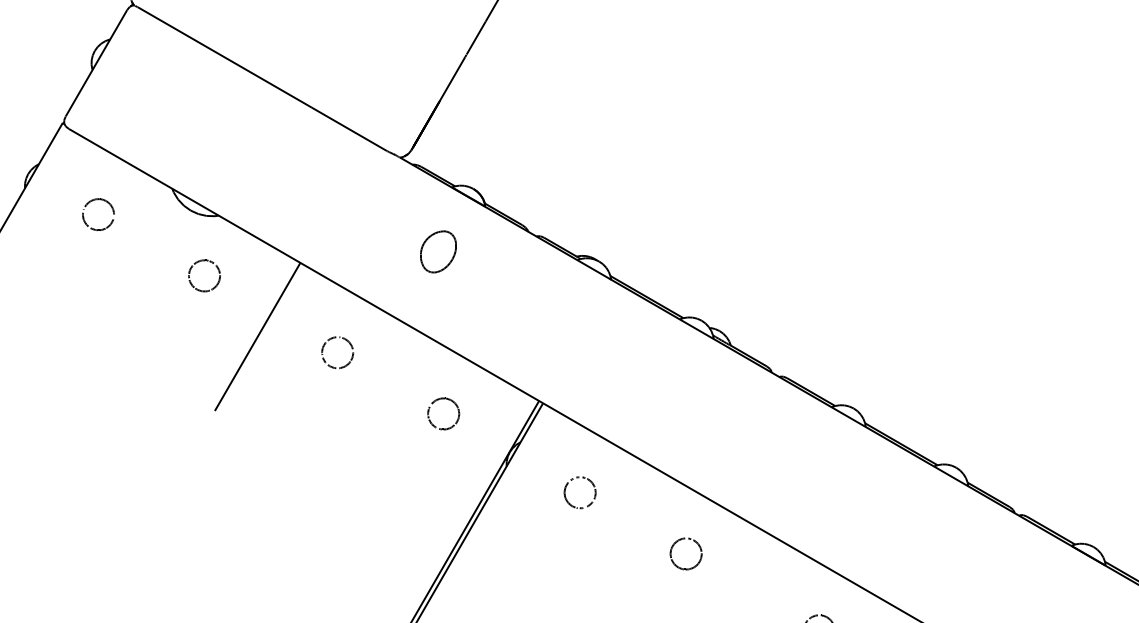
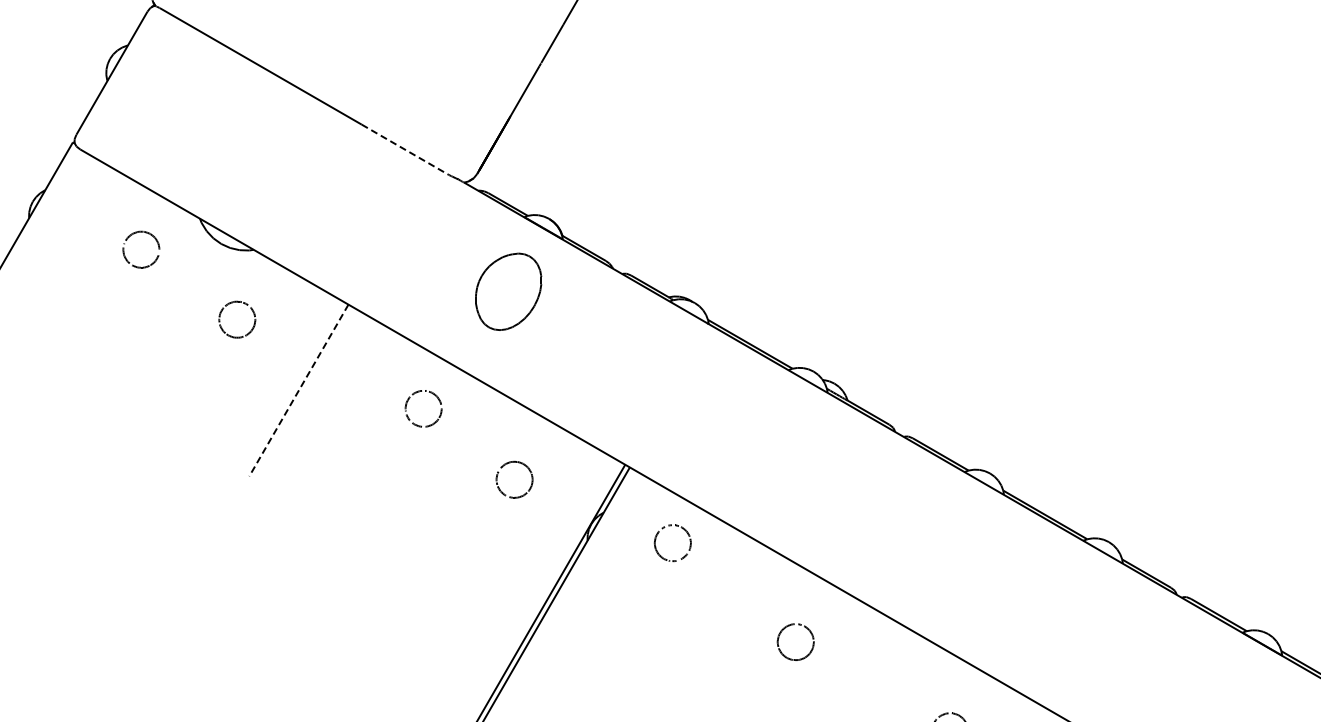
line: (349, 129) -> (405, 149), solid -> dashed
part: (102, 200) -> (145, 233), moved
part: (438, 251) -> (508, 291), size x1.6
line: (257, 336) -> (298, 390), solid -> dashed
part: (328, 341) -> (413, 395), moved
part: (566, 495) -> (656, 546), moved

